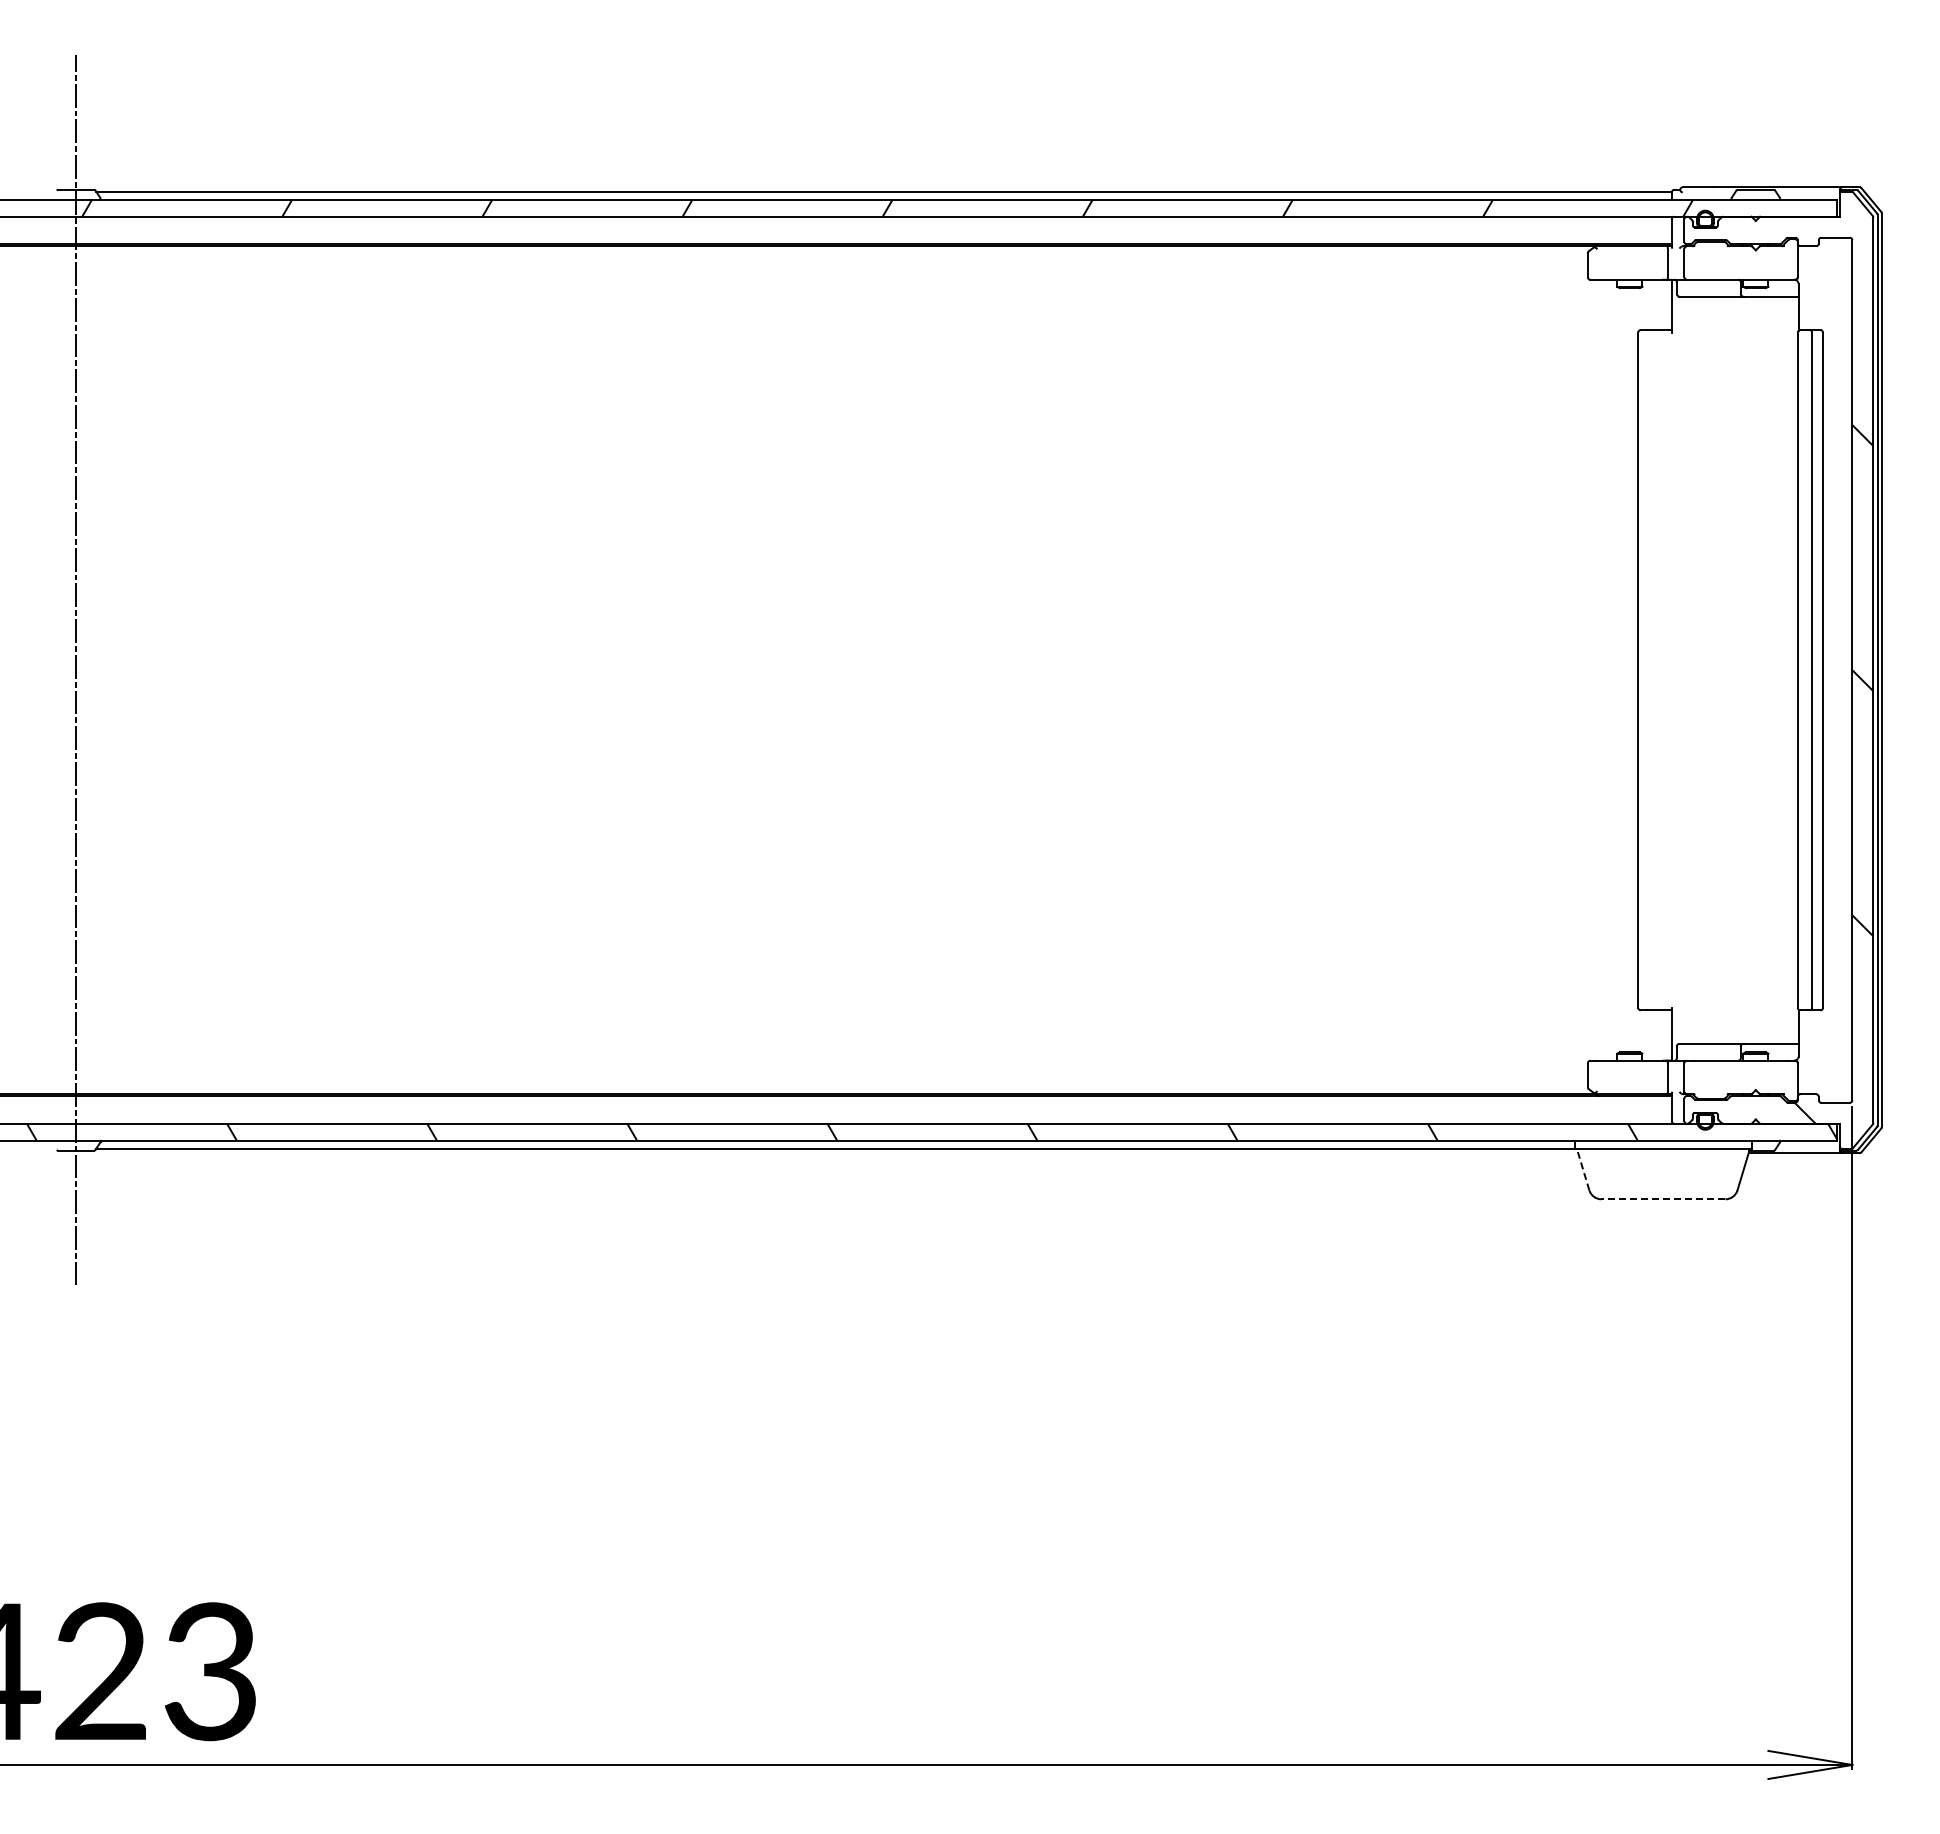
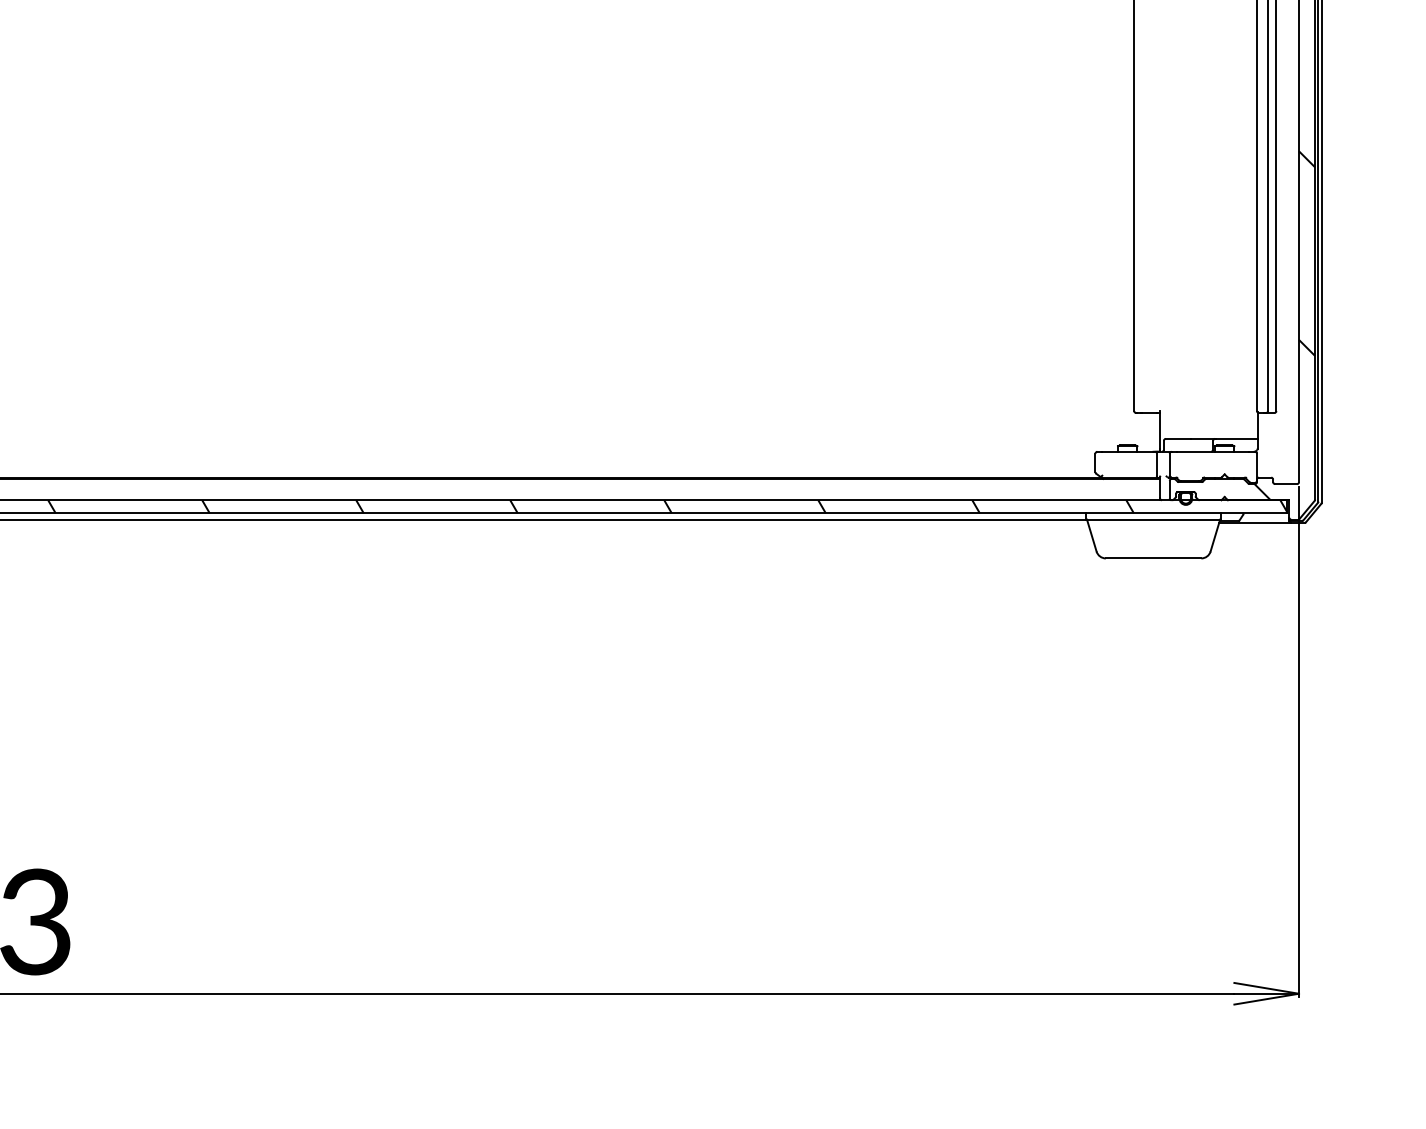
line: (1583, 1169) -> (1092, 535), dashed -> solid
line: (1662, 1199) -> (1152, 558), dashed -> solid

